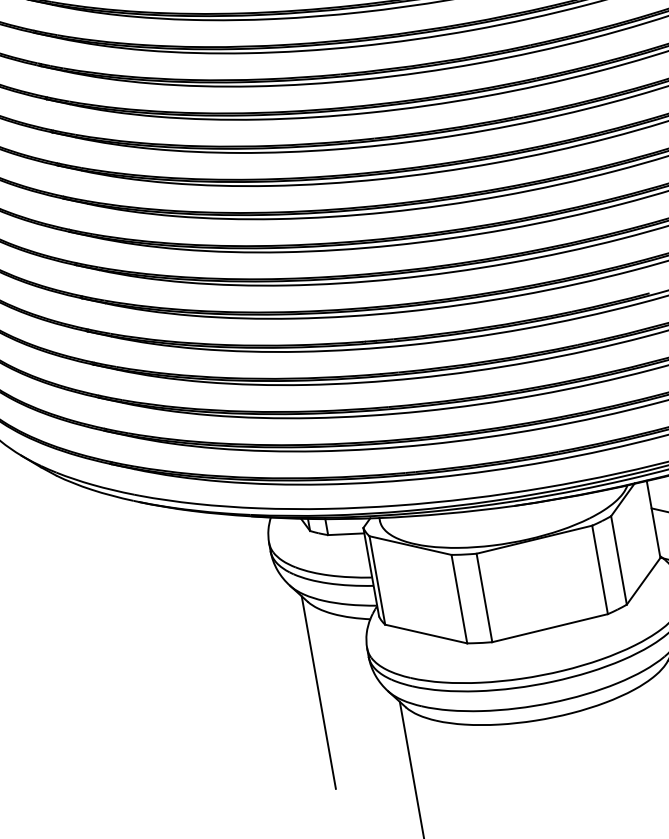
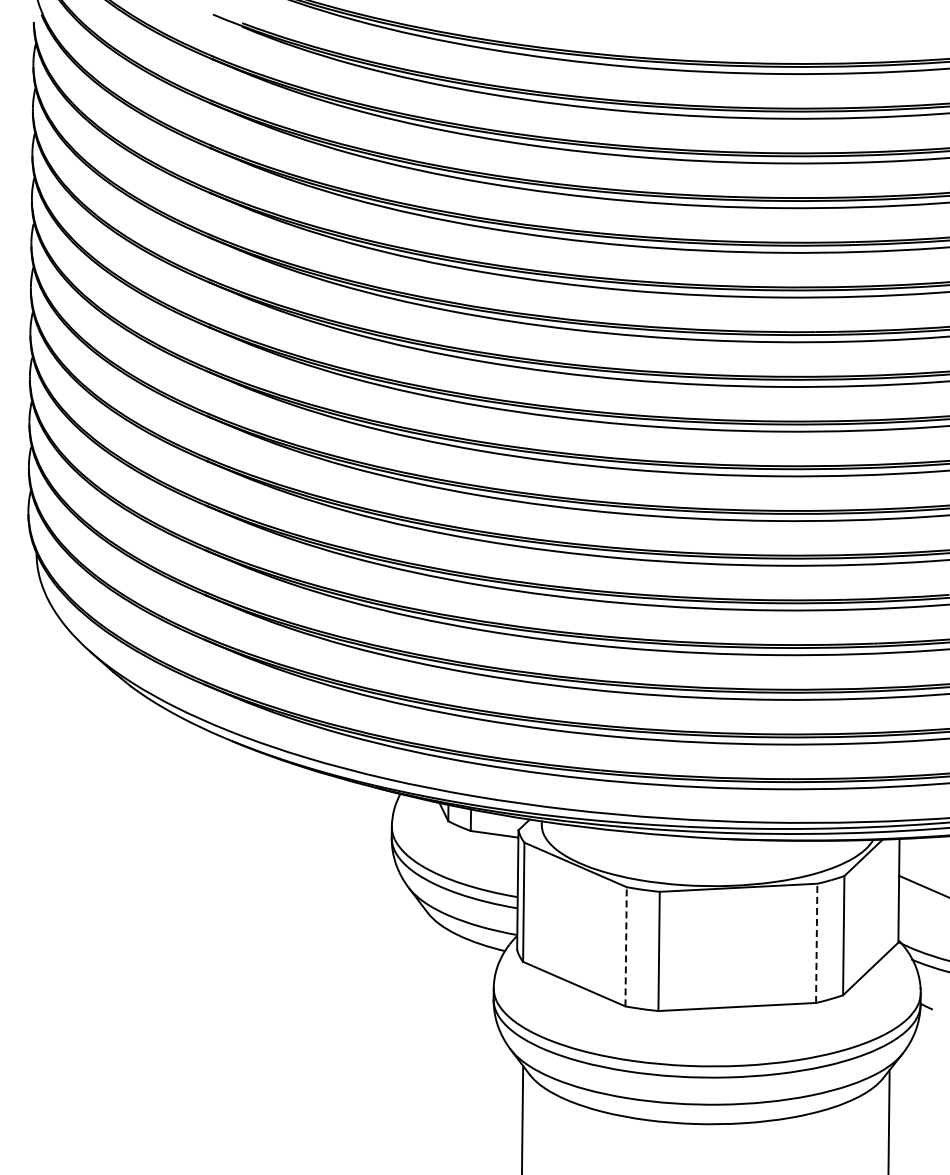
line: (599, 570) -> (816, 943), solid -> dashed
line: (459, 598) -> (626, 946), solid -> dashed
line: (318, 692) -> (419, 1033), removed

